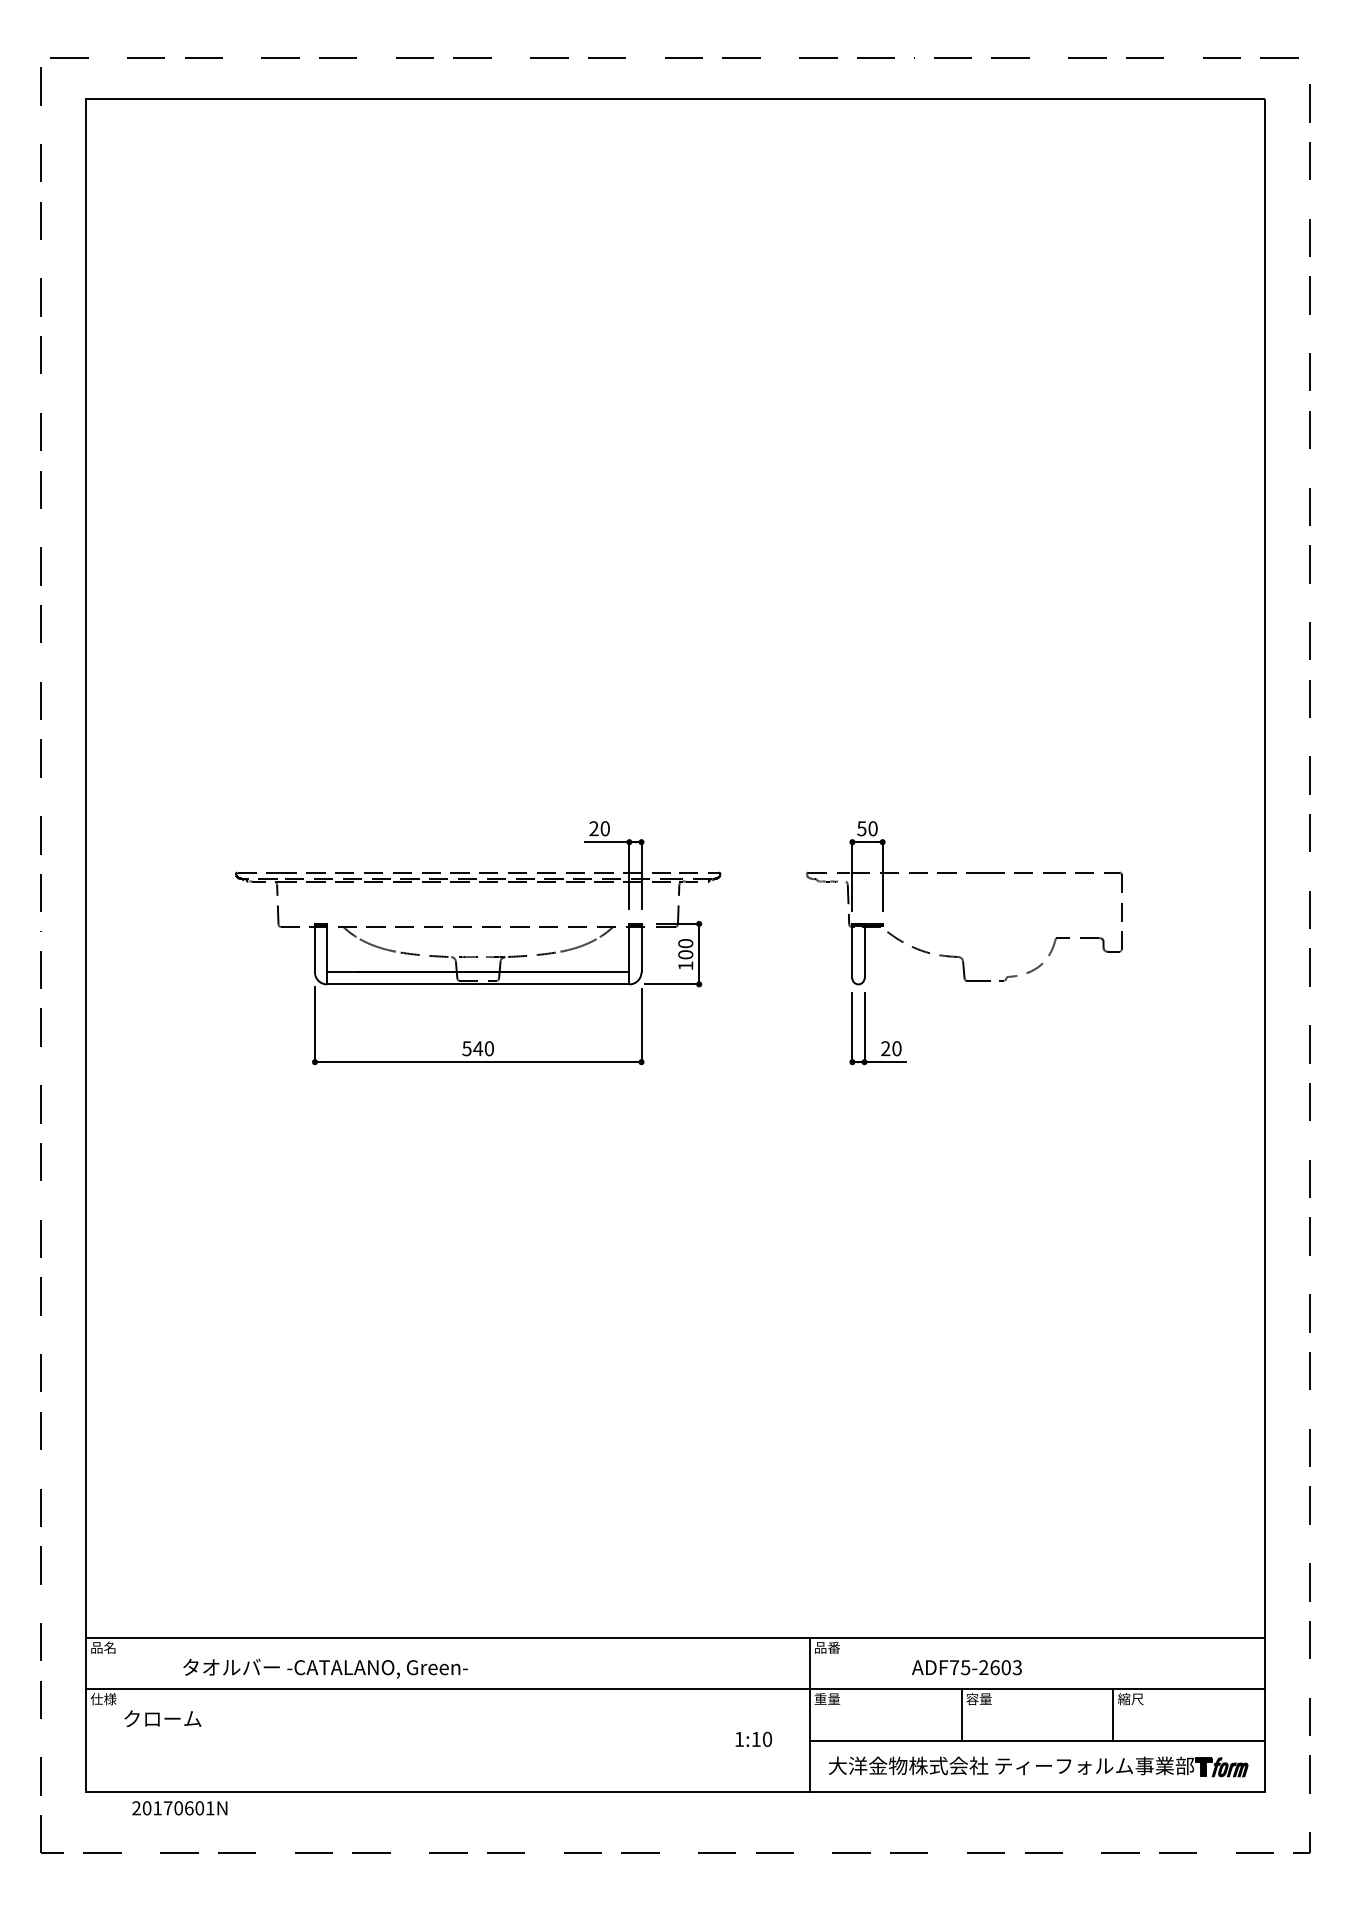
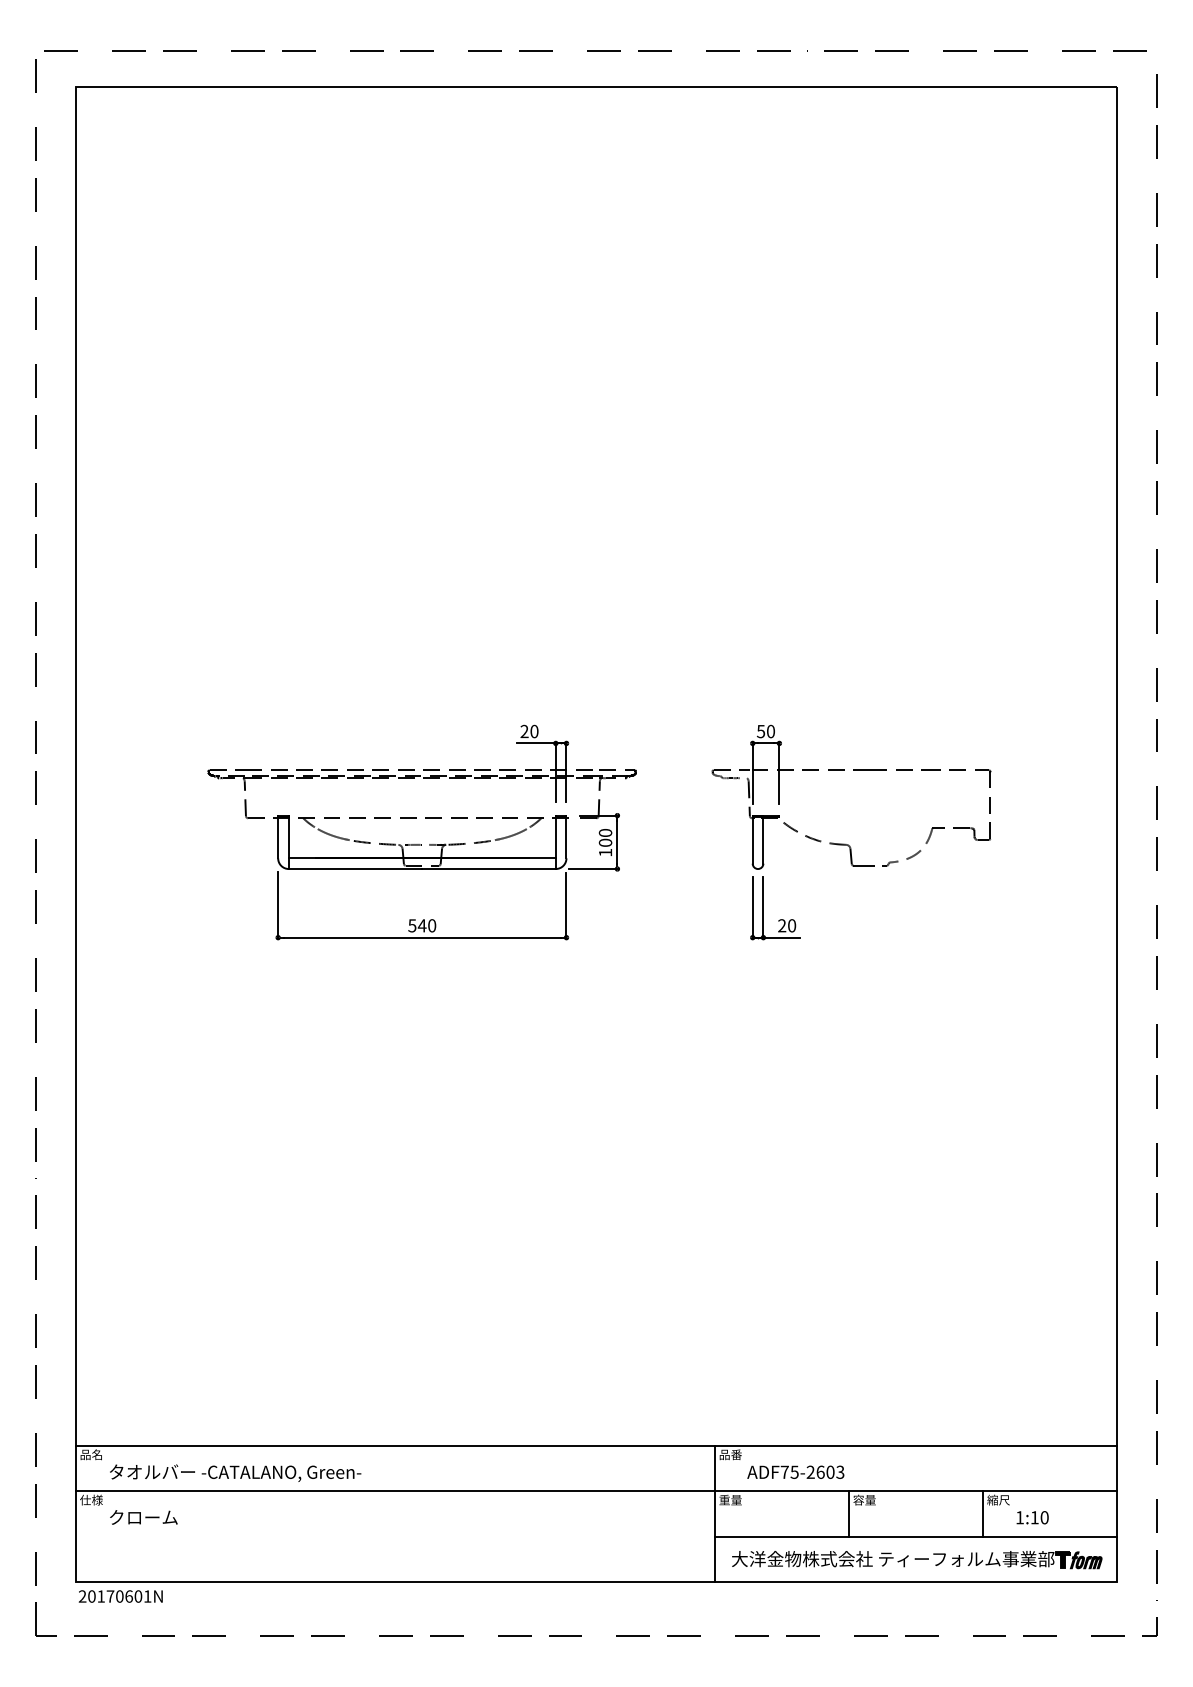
text: (966, 1666) -> (795, 1471), moved
text: (325, 1667) -> (235, 1472), moved
text: (753, 1739) -> (1032, 1517), moved
text: (179, 1808) -> (120, 1596), moved

